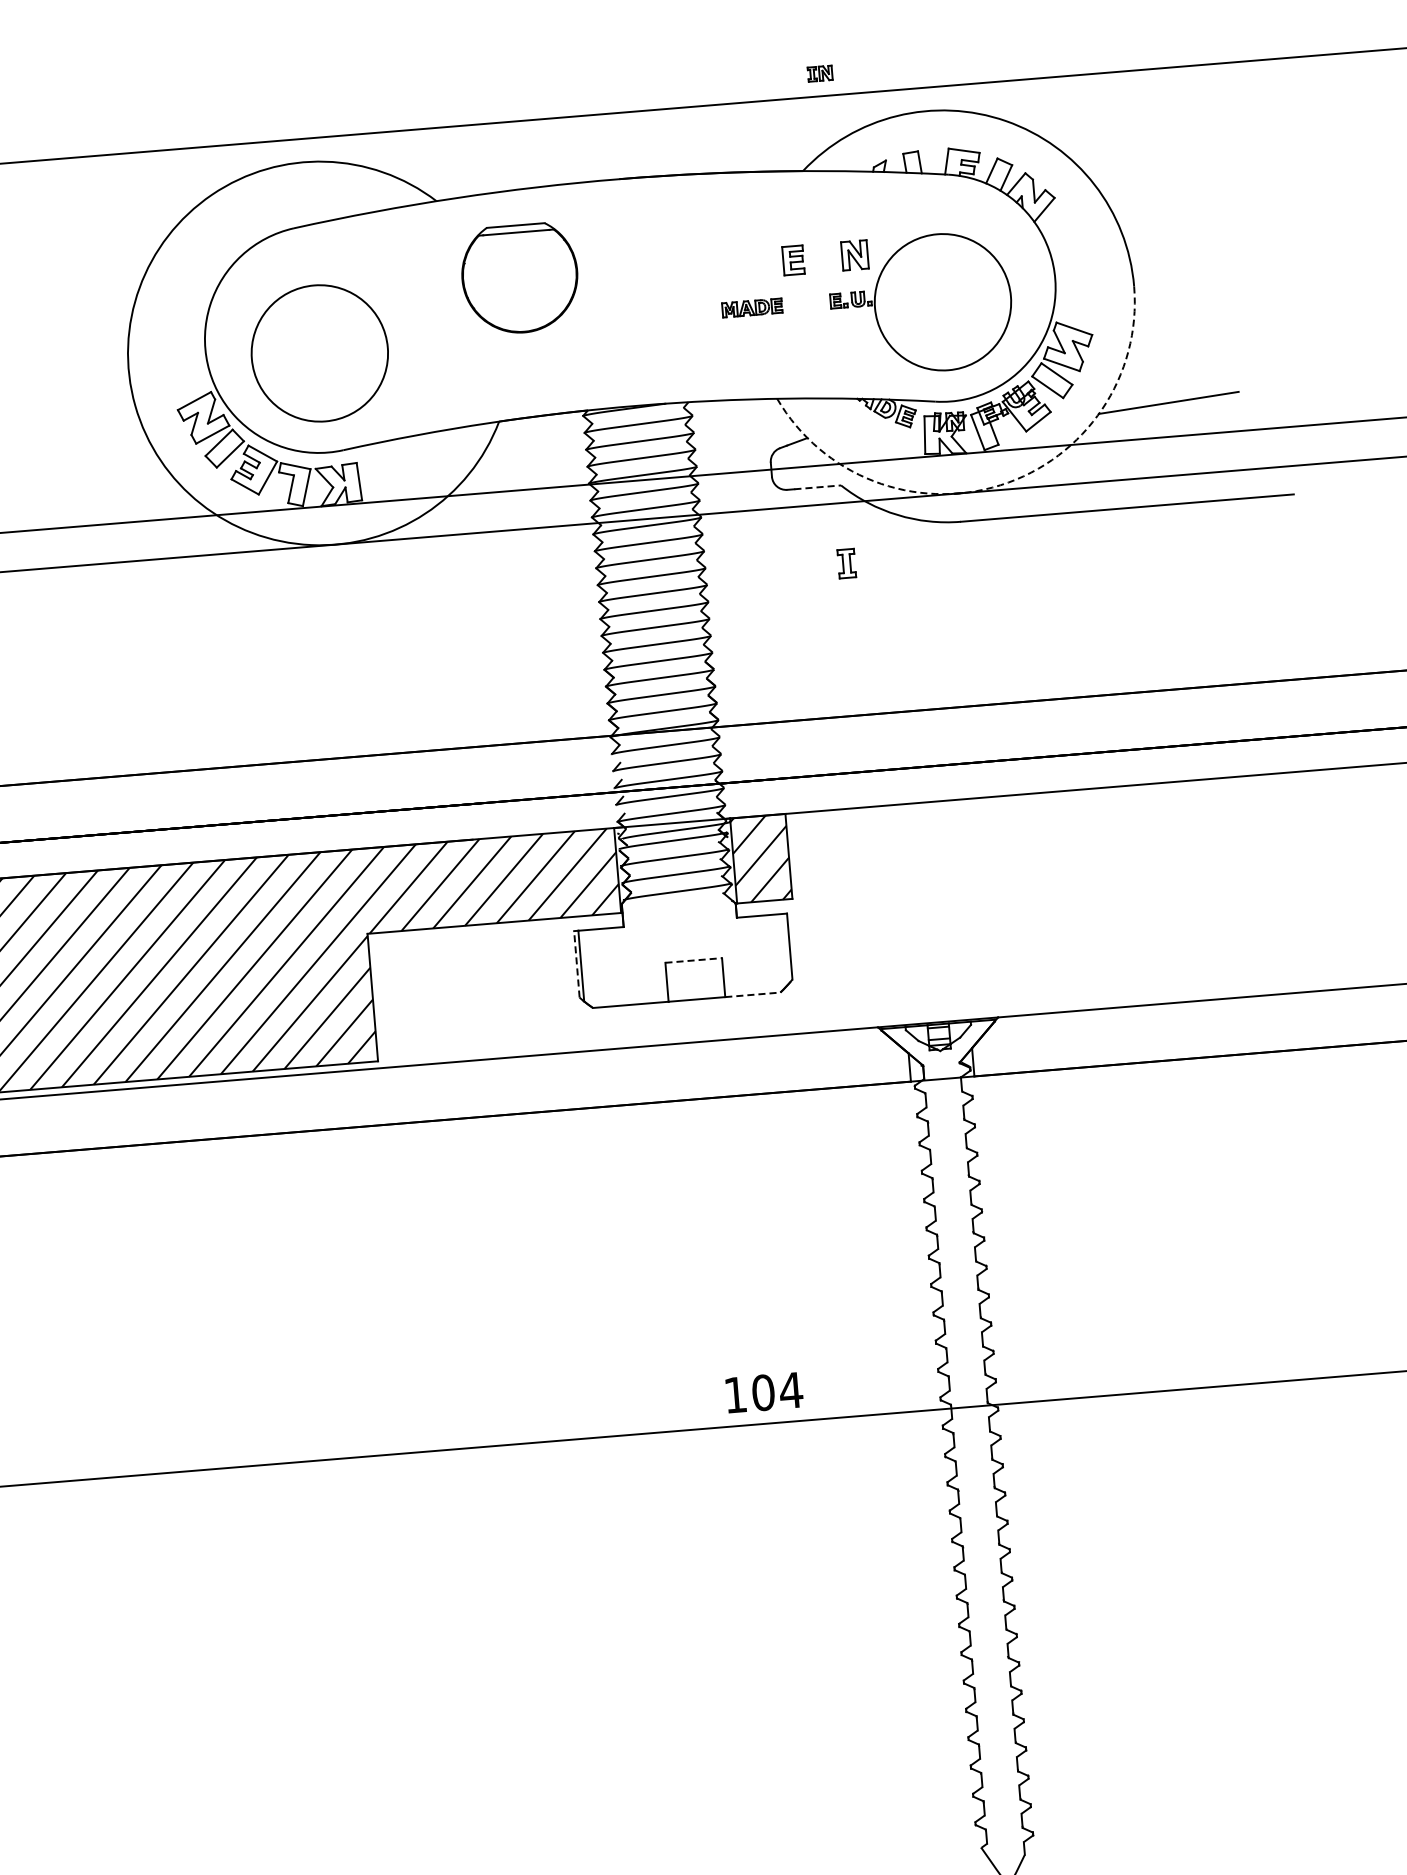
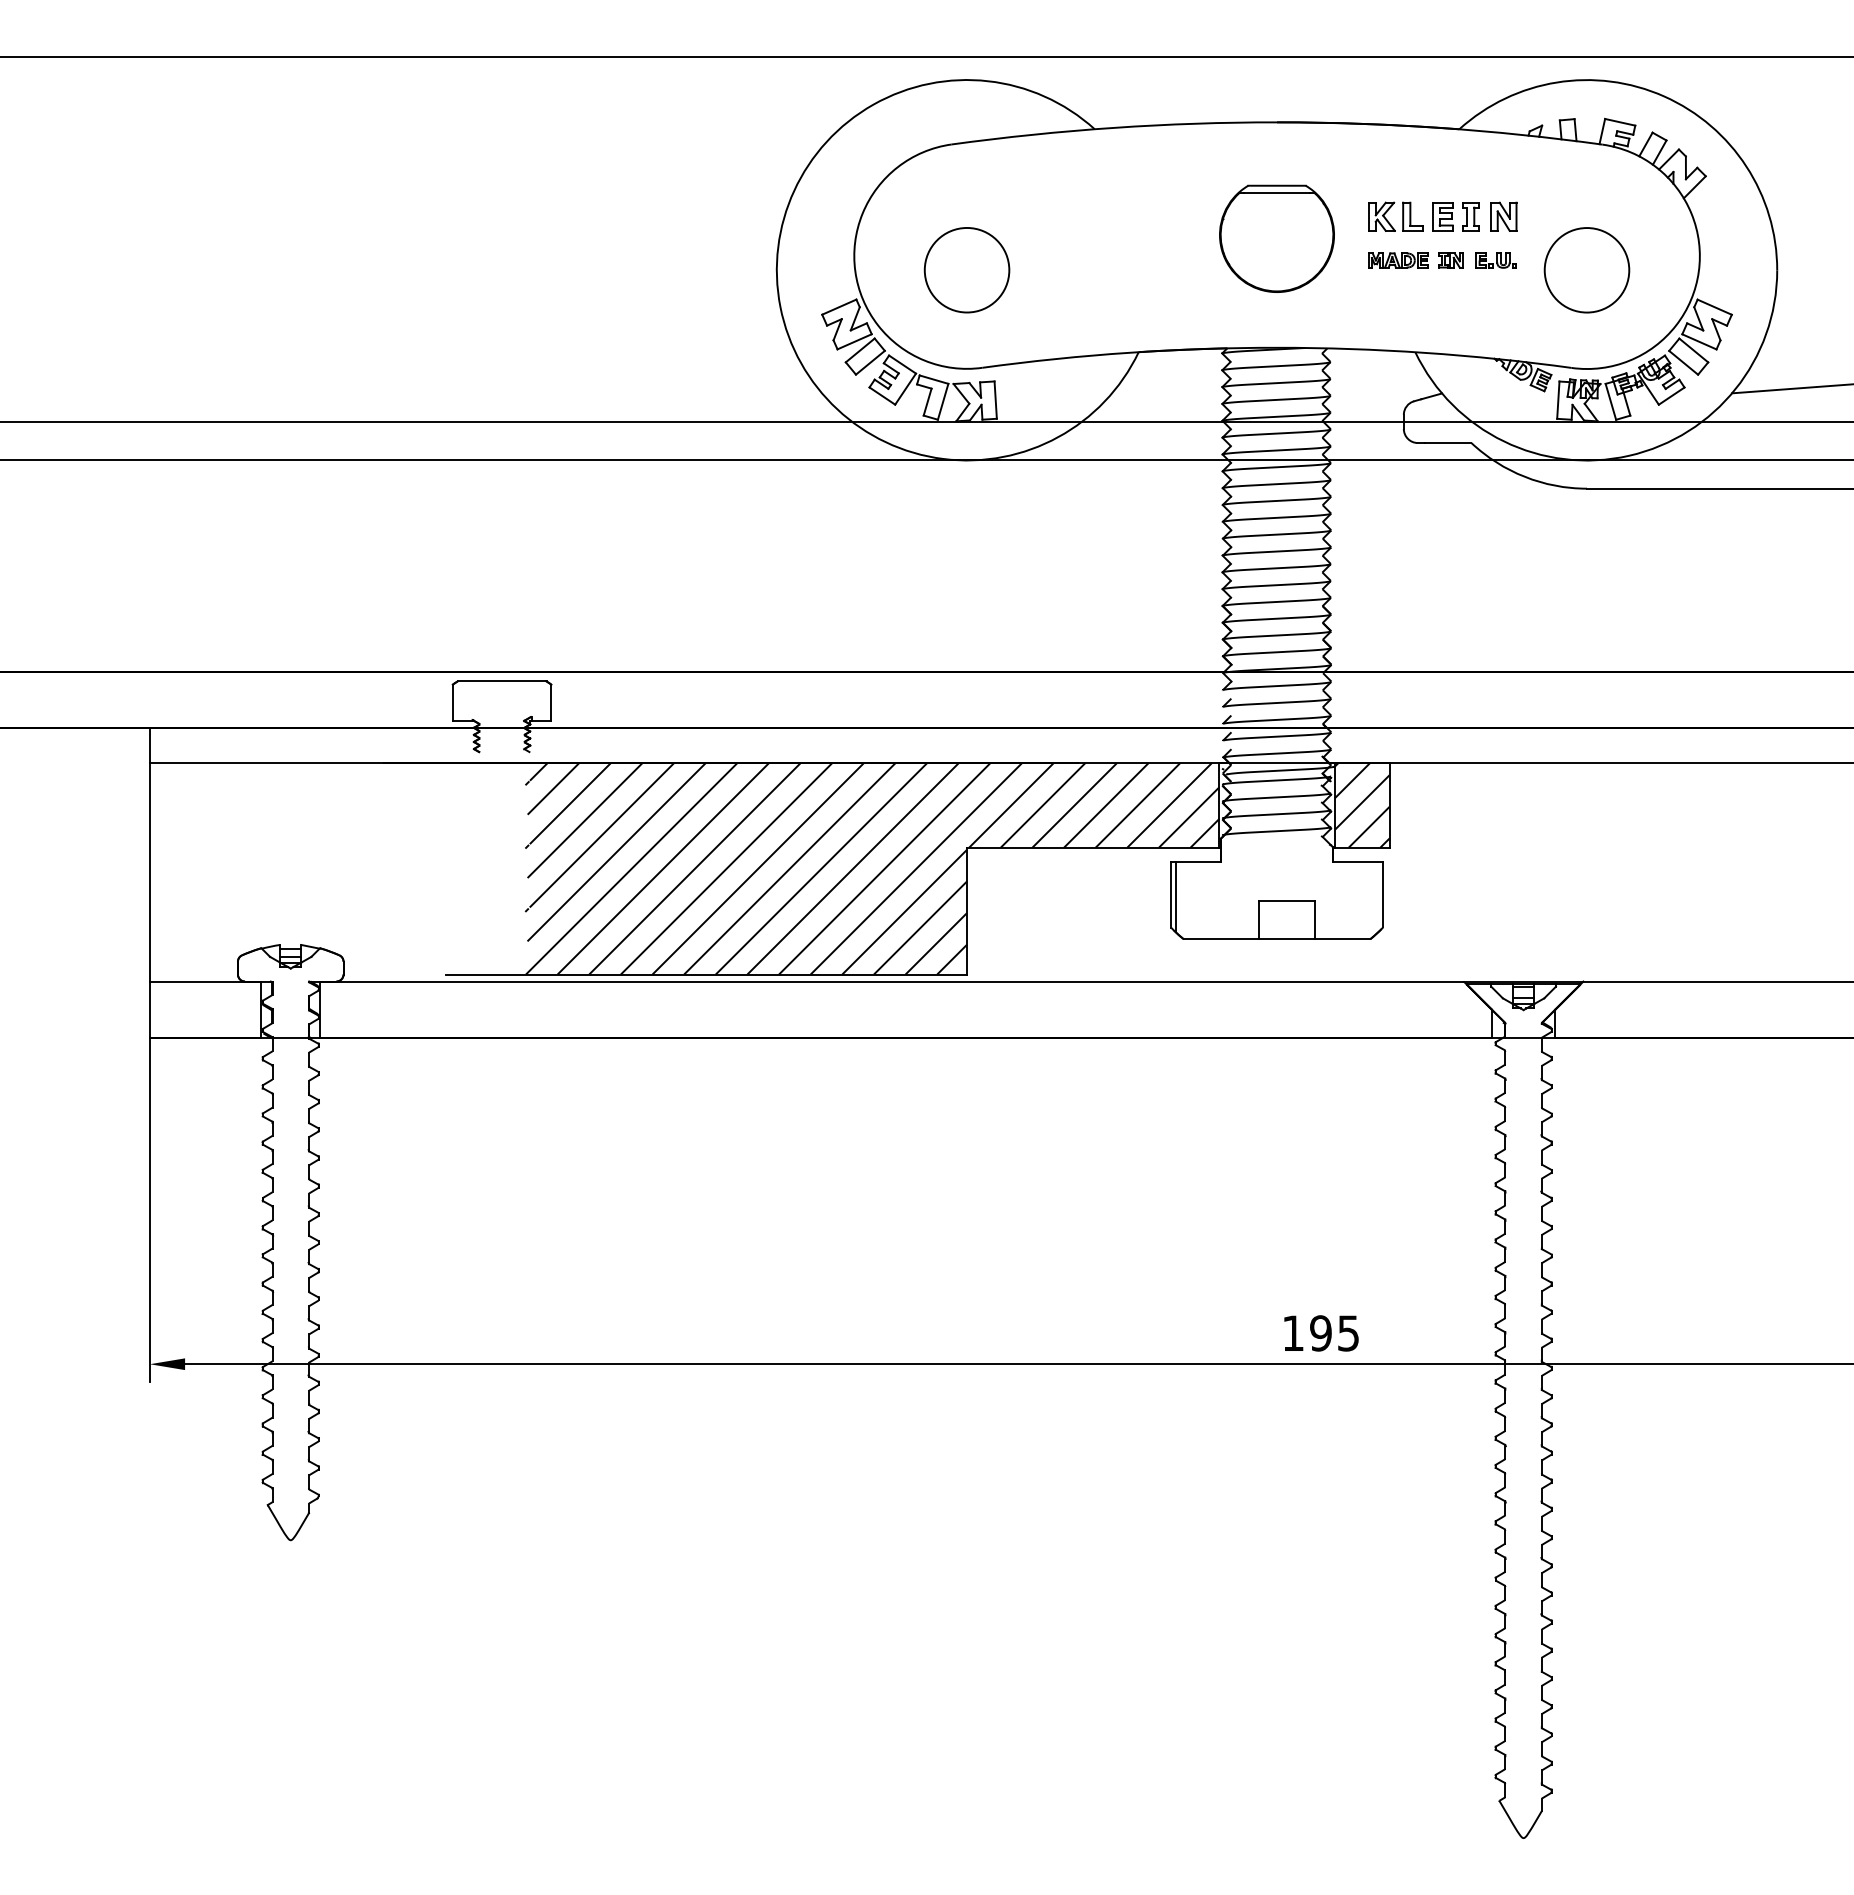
part: (819, 73) -> (1450, 260), moved
part: (753, 263) -> (1402, 216), added
part: (519, 278) -> (1276, 238), moved
circle: (942, 302) -> (1586, 270), size x0.62
circle: (319, 352) -> (966, 269), size x0.62
arc: (999, 484) -> (1628, 455), dashed -> solid
line: (818, 487) -> (1448, 443), dashed -> solid
part: (846, 563) -> (1470, 216), moved
line: (694, 960) -> (1287, 900), dashed -> solid
line: (576, 963) -> (1171, 894), dashed -> solid
line: (753, 995) -> (1343, 939), dashed -> solid
text: (778, 1391) -> (1335, 1333), 104 -> 195

